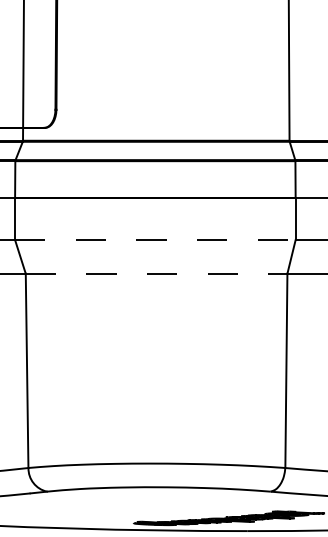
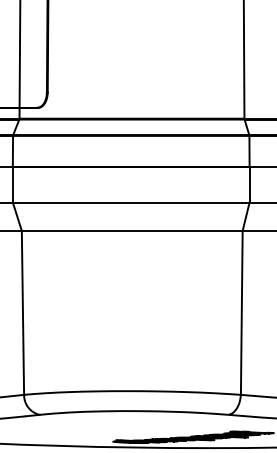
line: (155, 240) -> (131, 202), dashed -> solid
line: (156, 273) -> (132, 230), dashed -> solid

